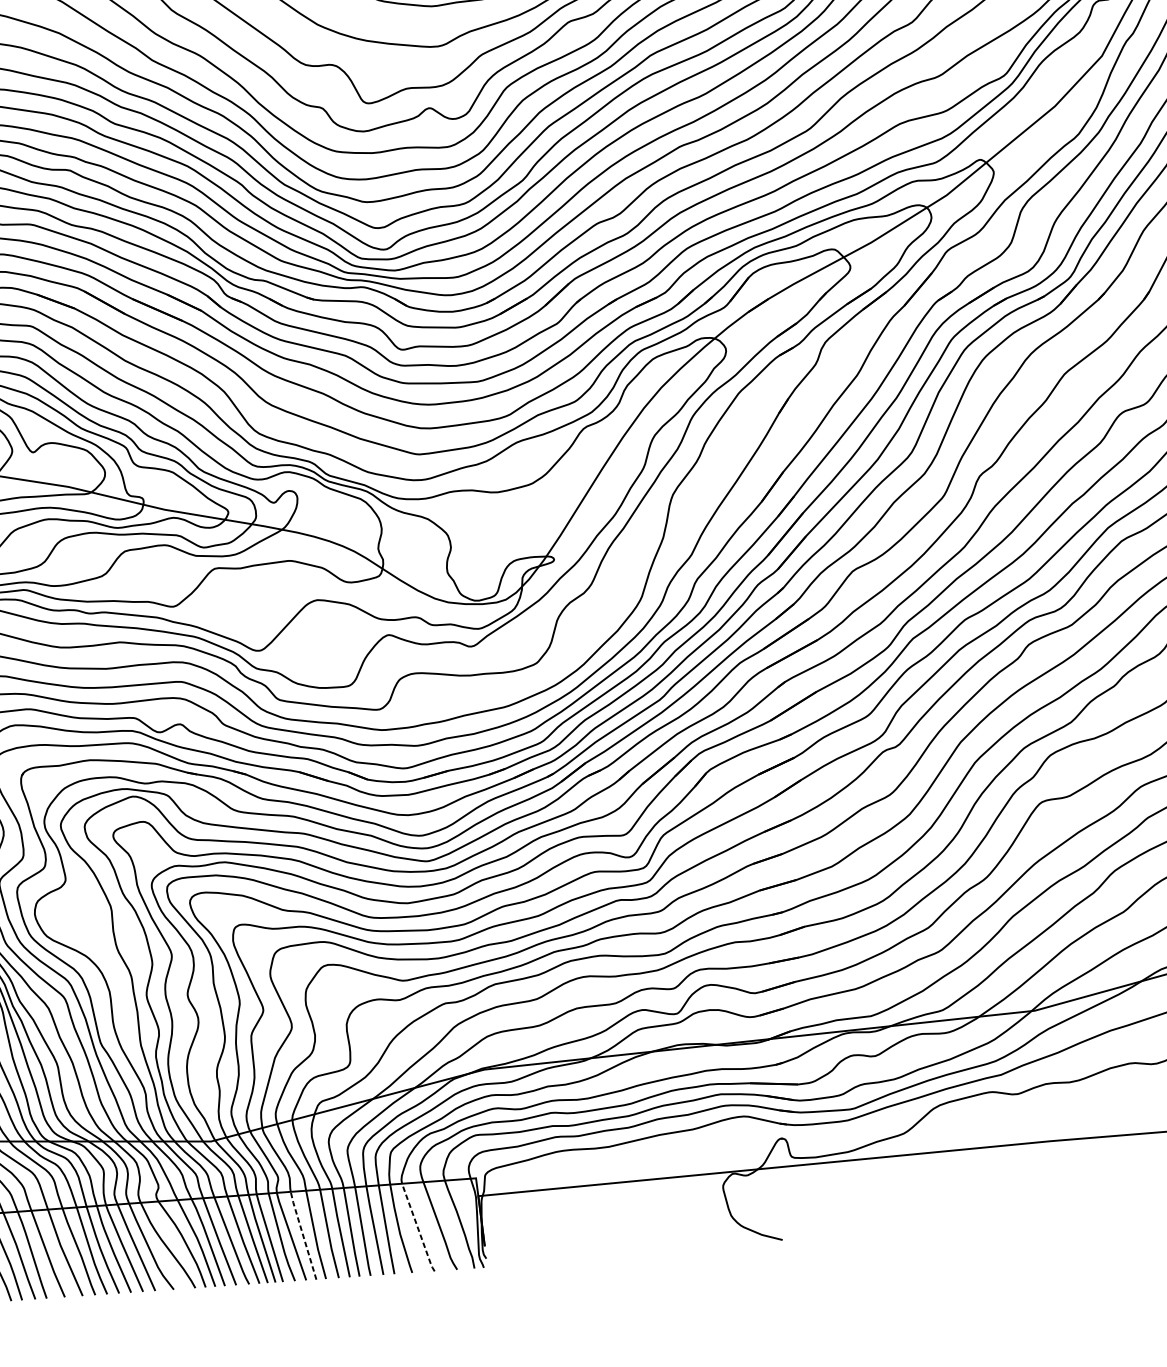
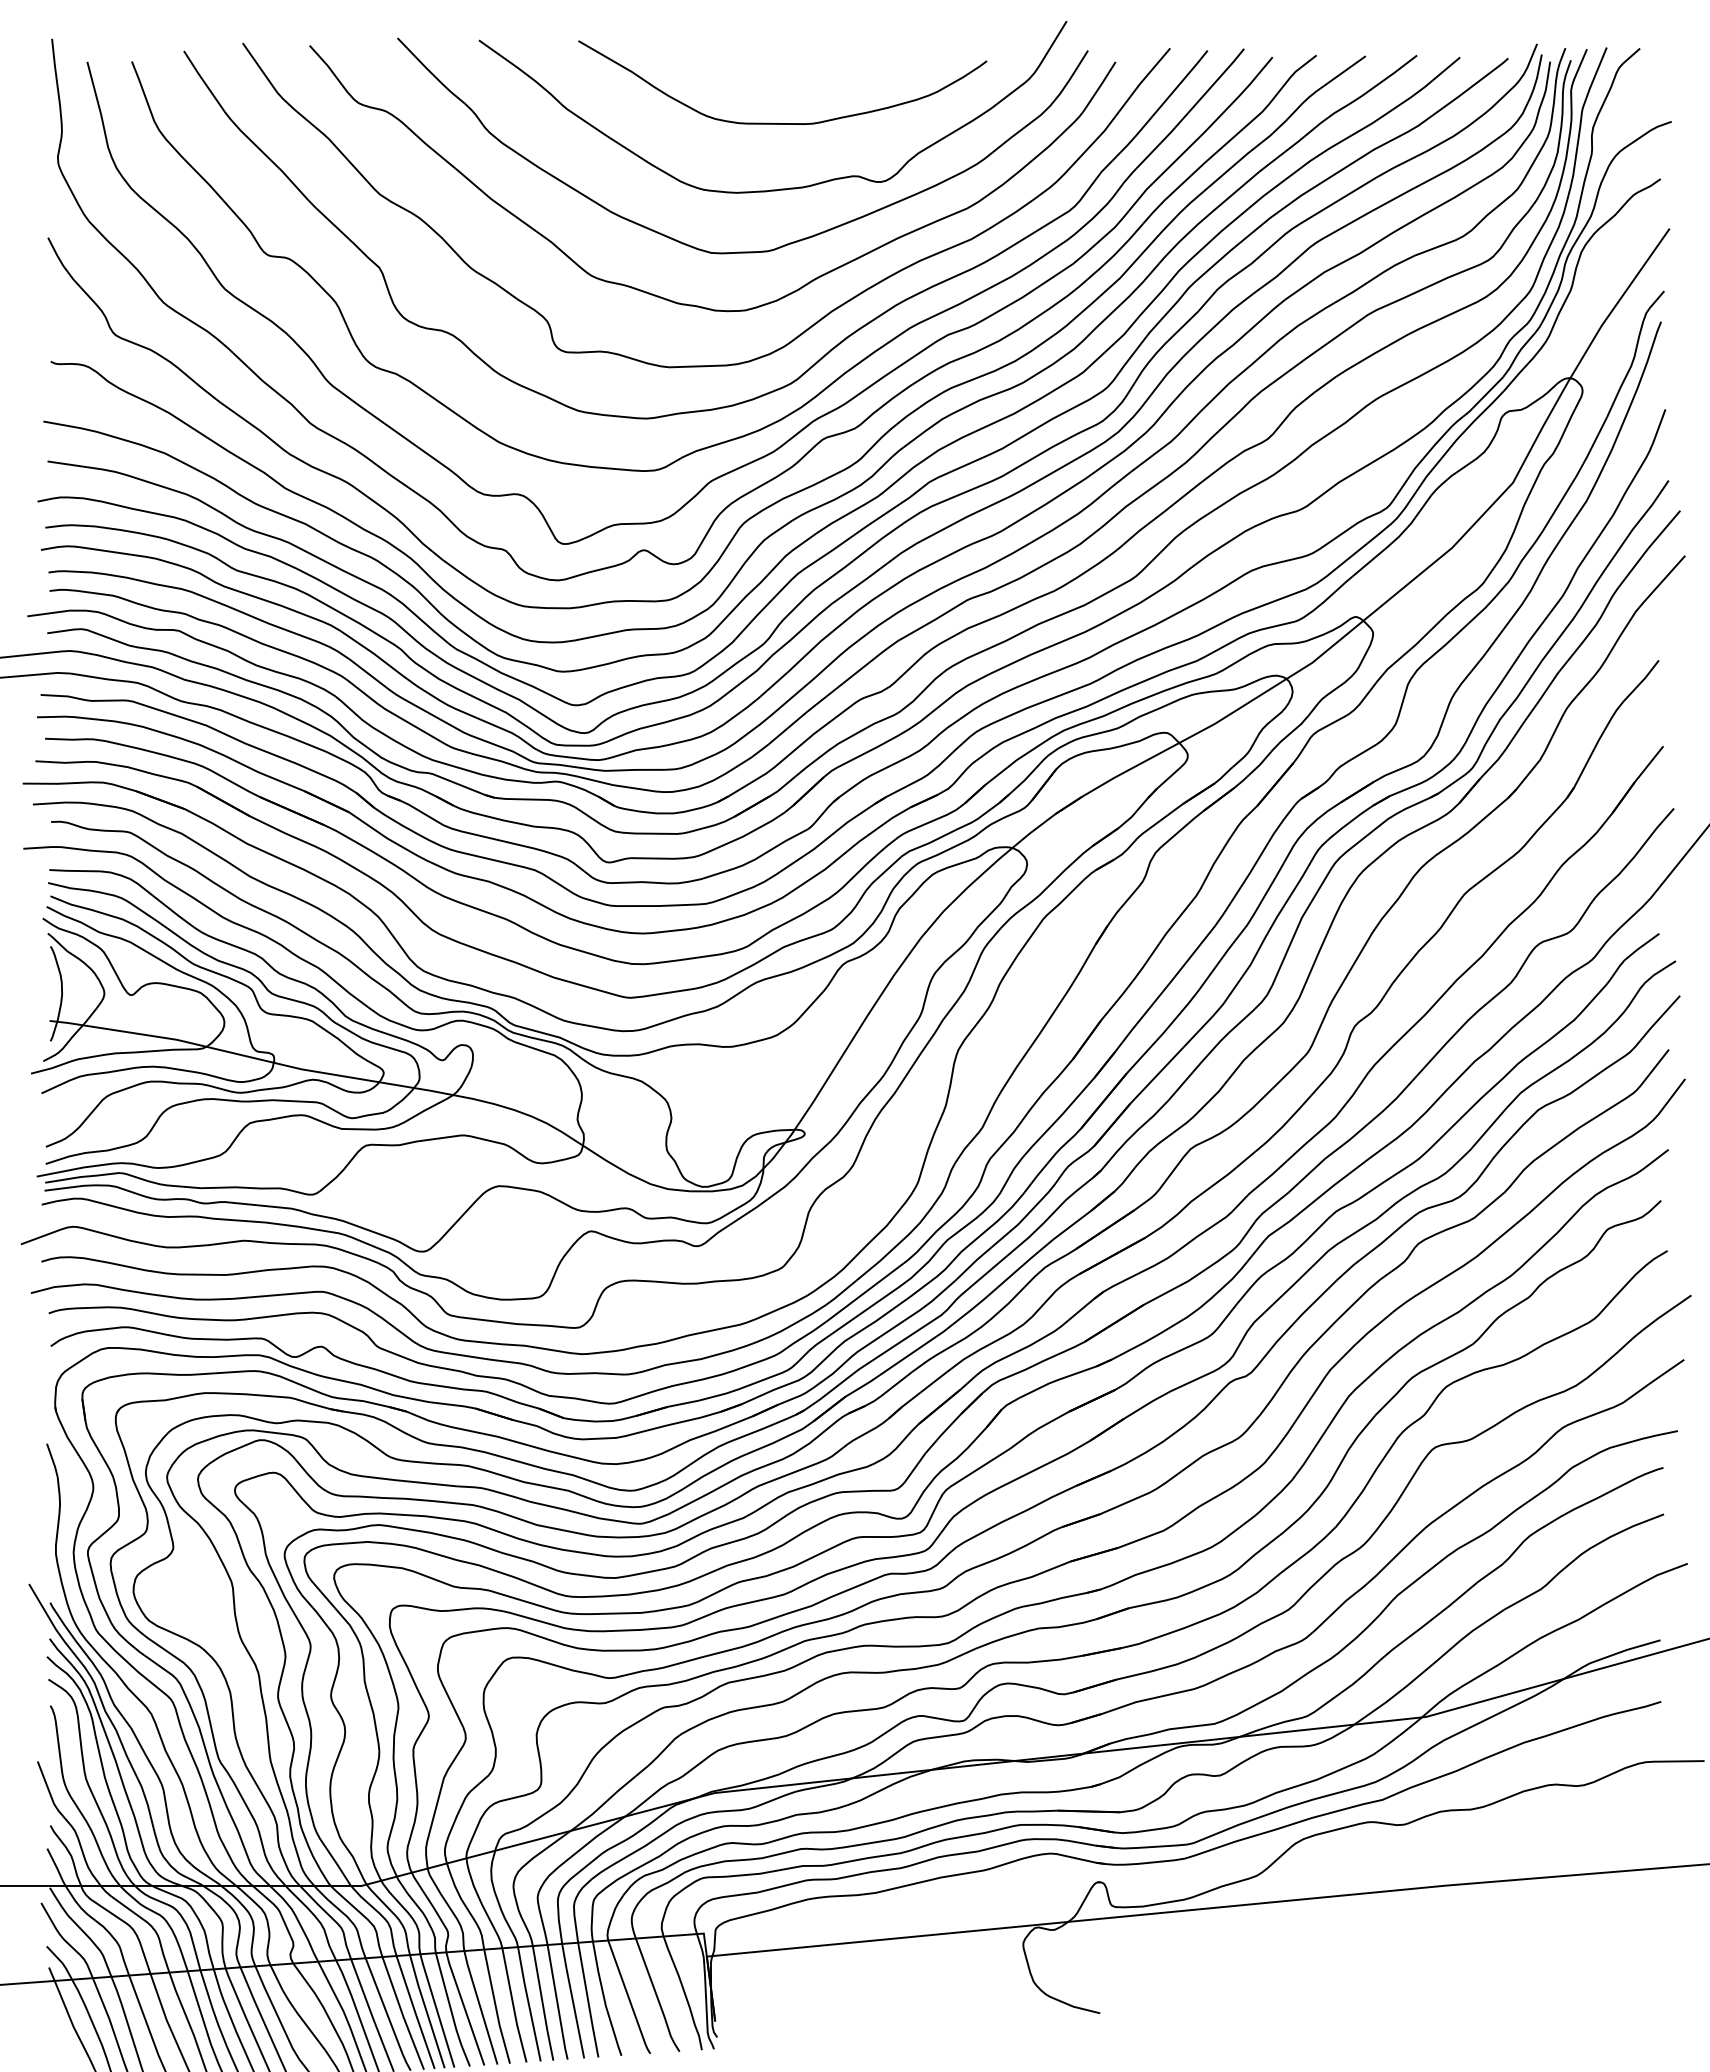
line: (418, 1228) -> (629, 1998), dashed -> solid
line: (303, 1235) -> (480, 2007), dashed -> solid

